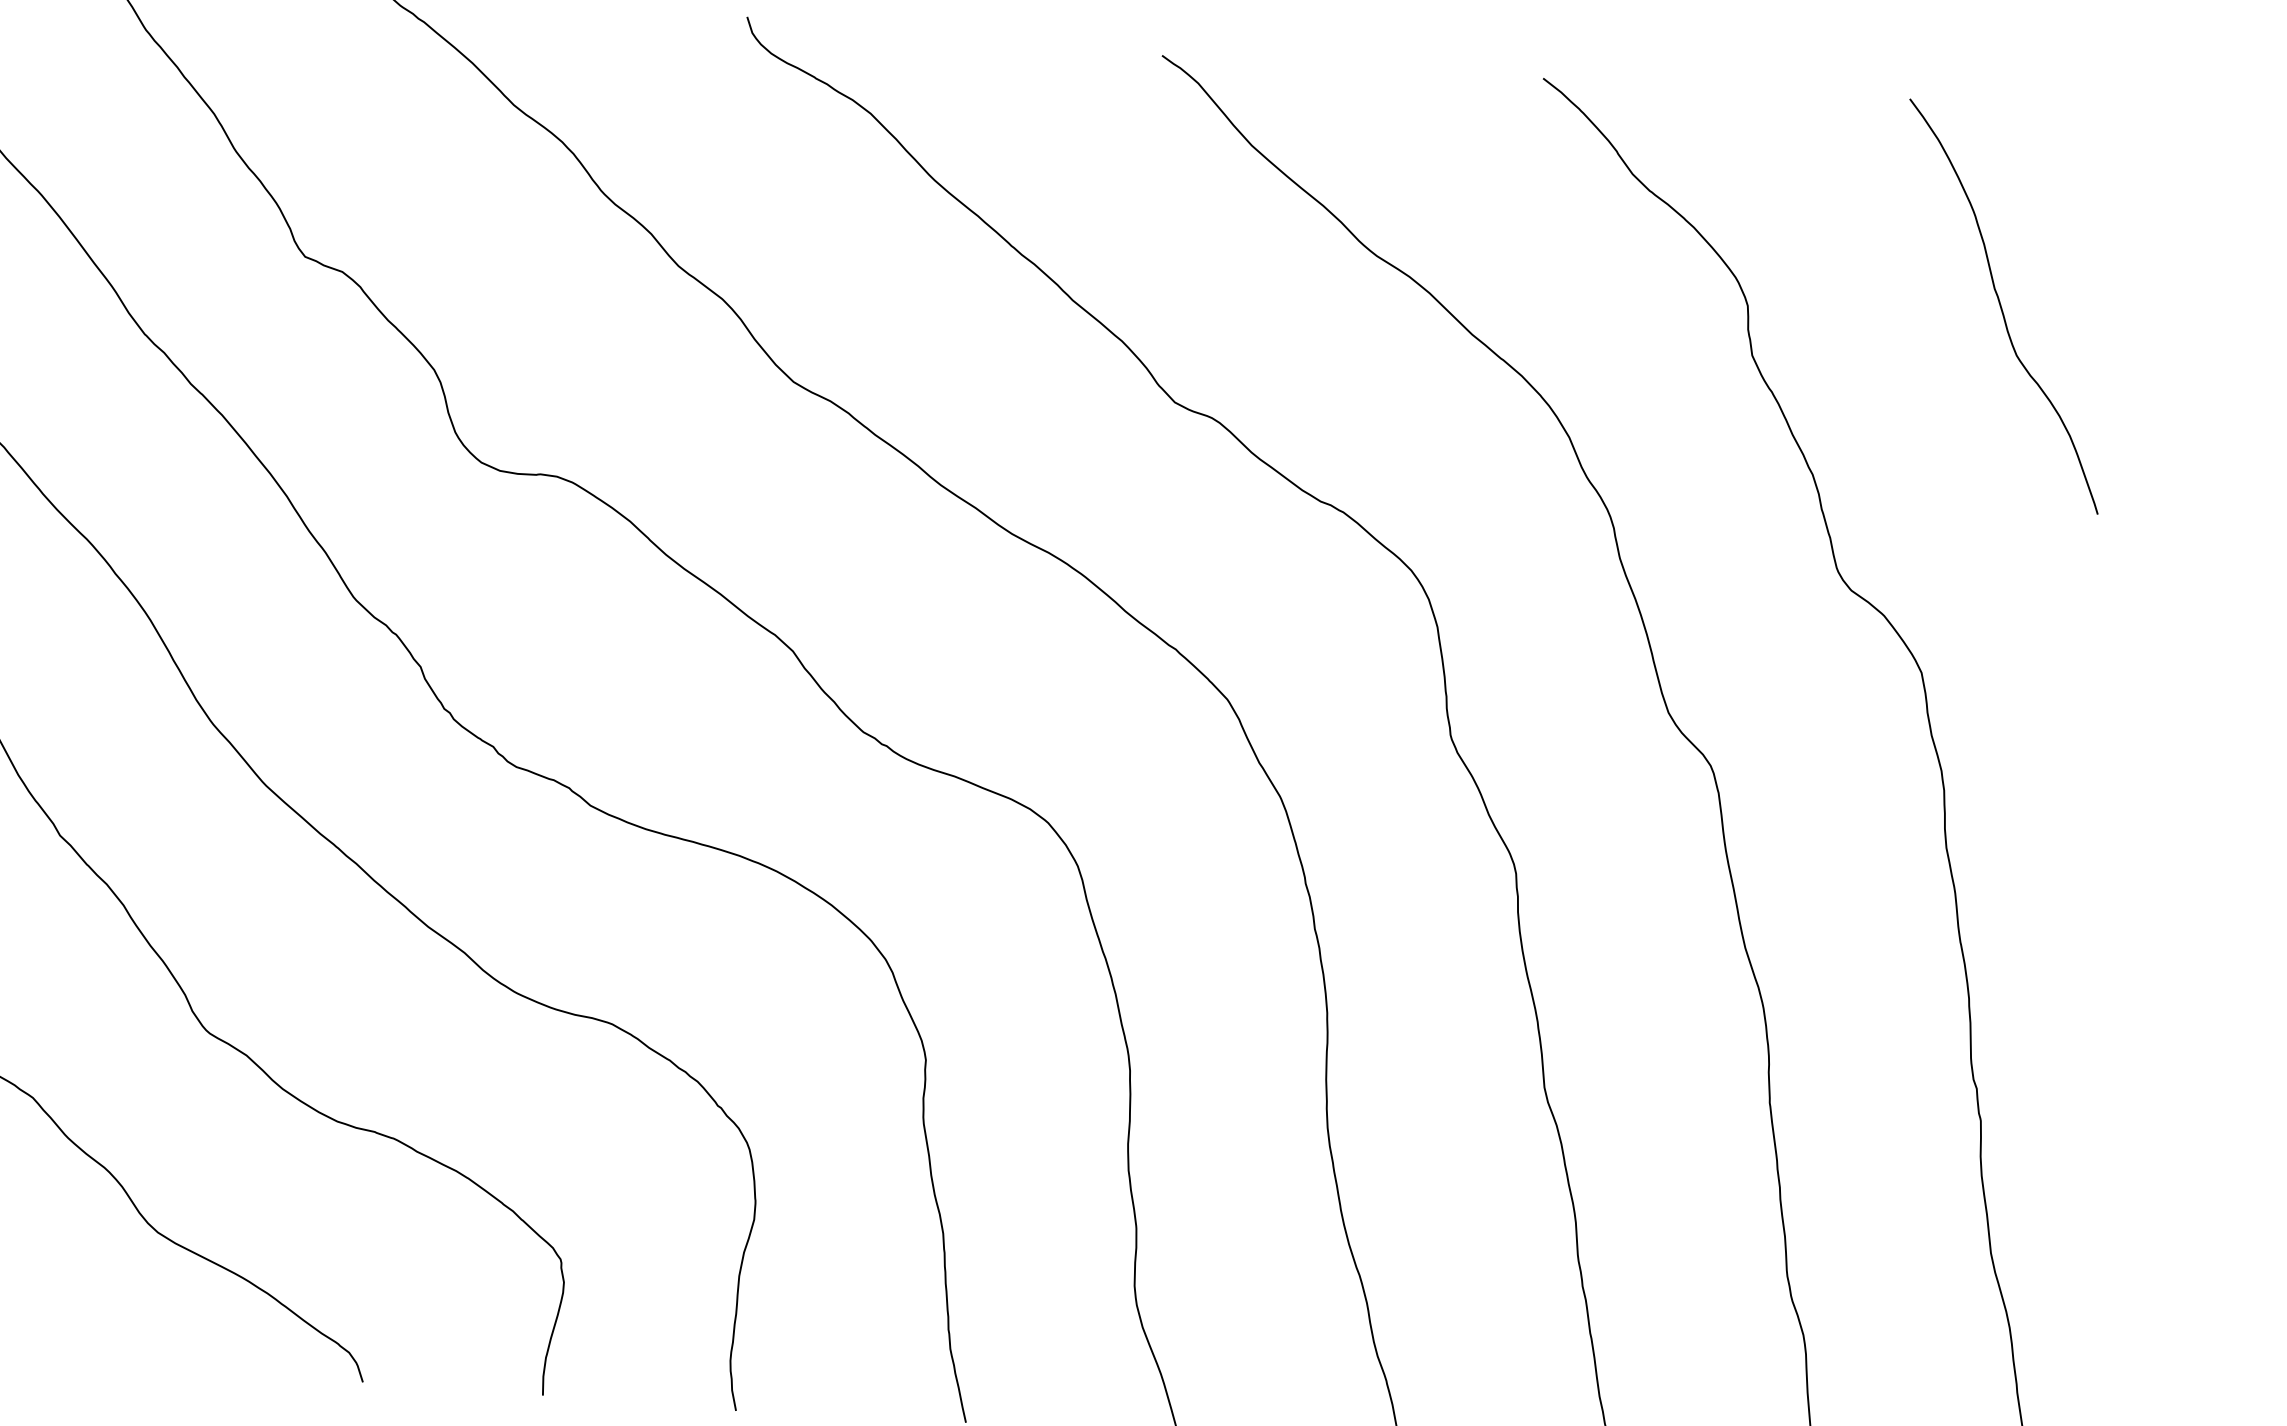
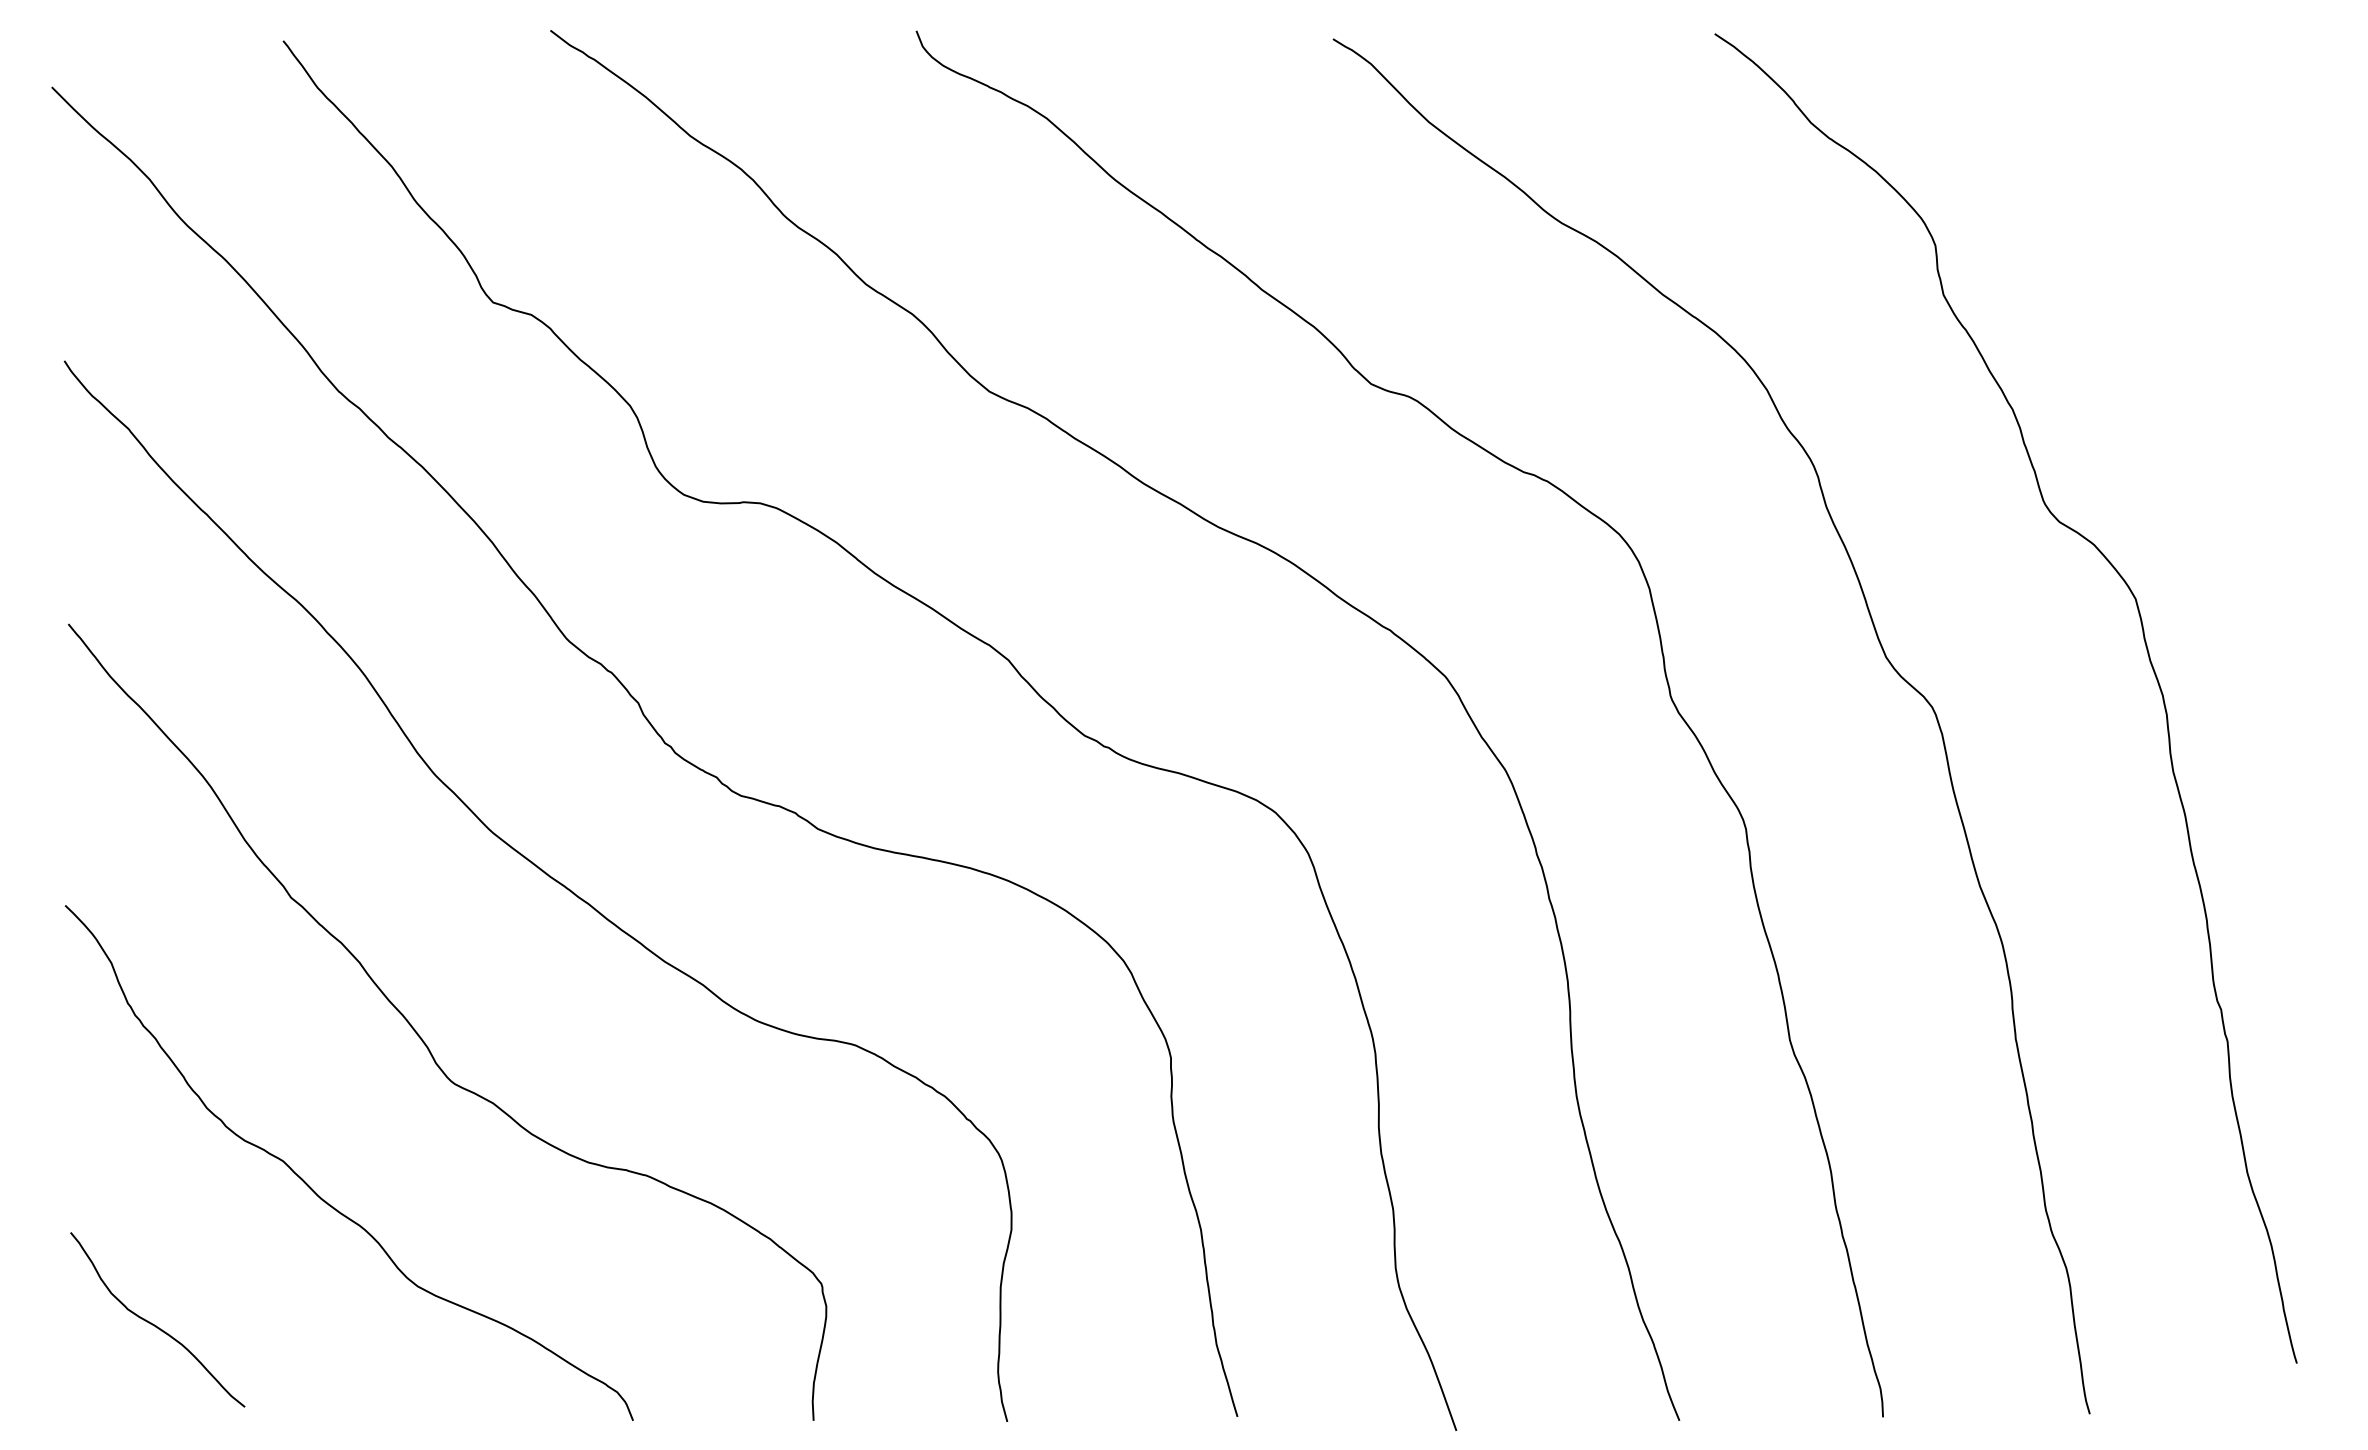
curve: (2001, 306) -> (2188, 227), removed

